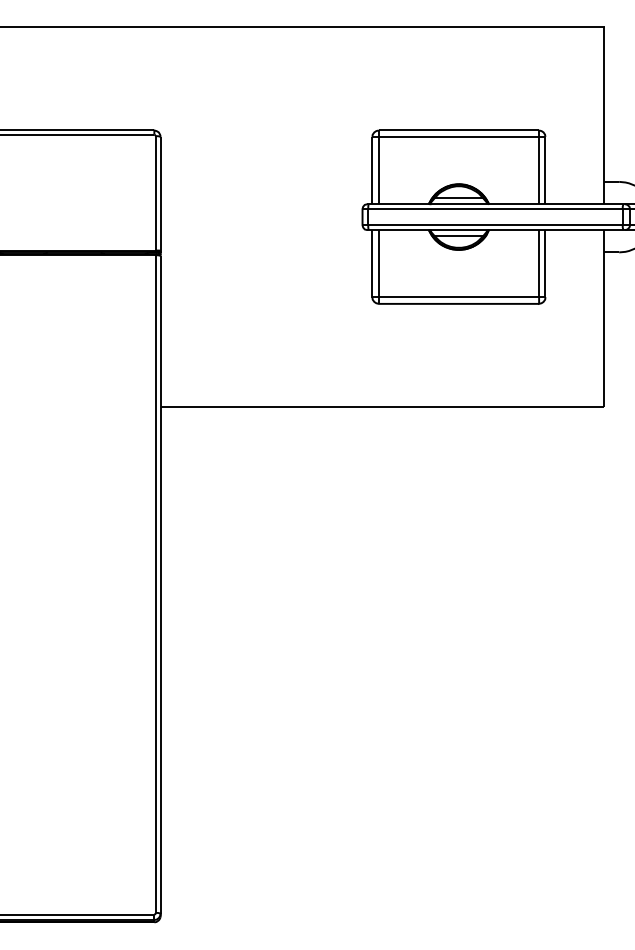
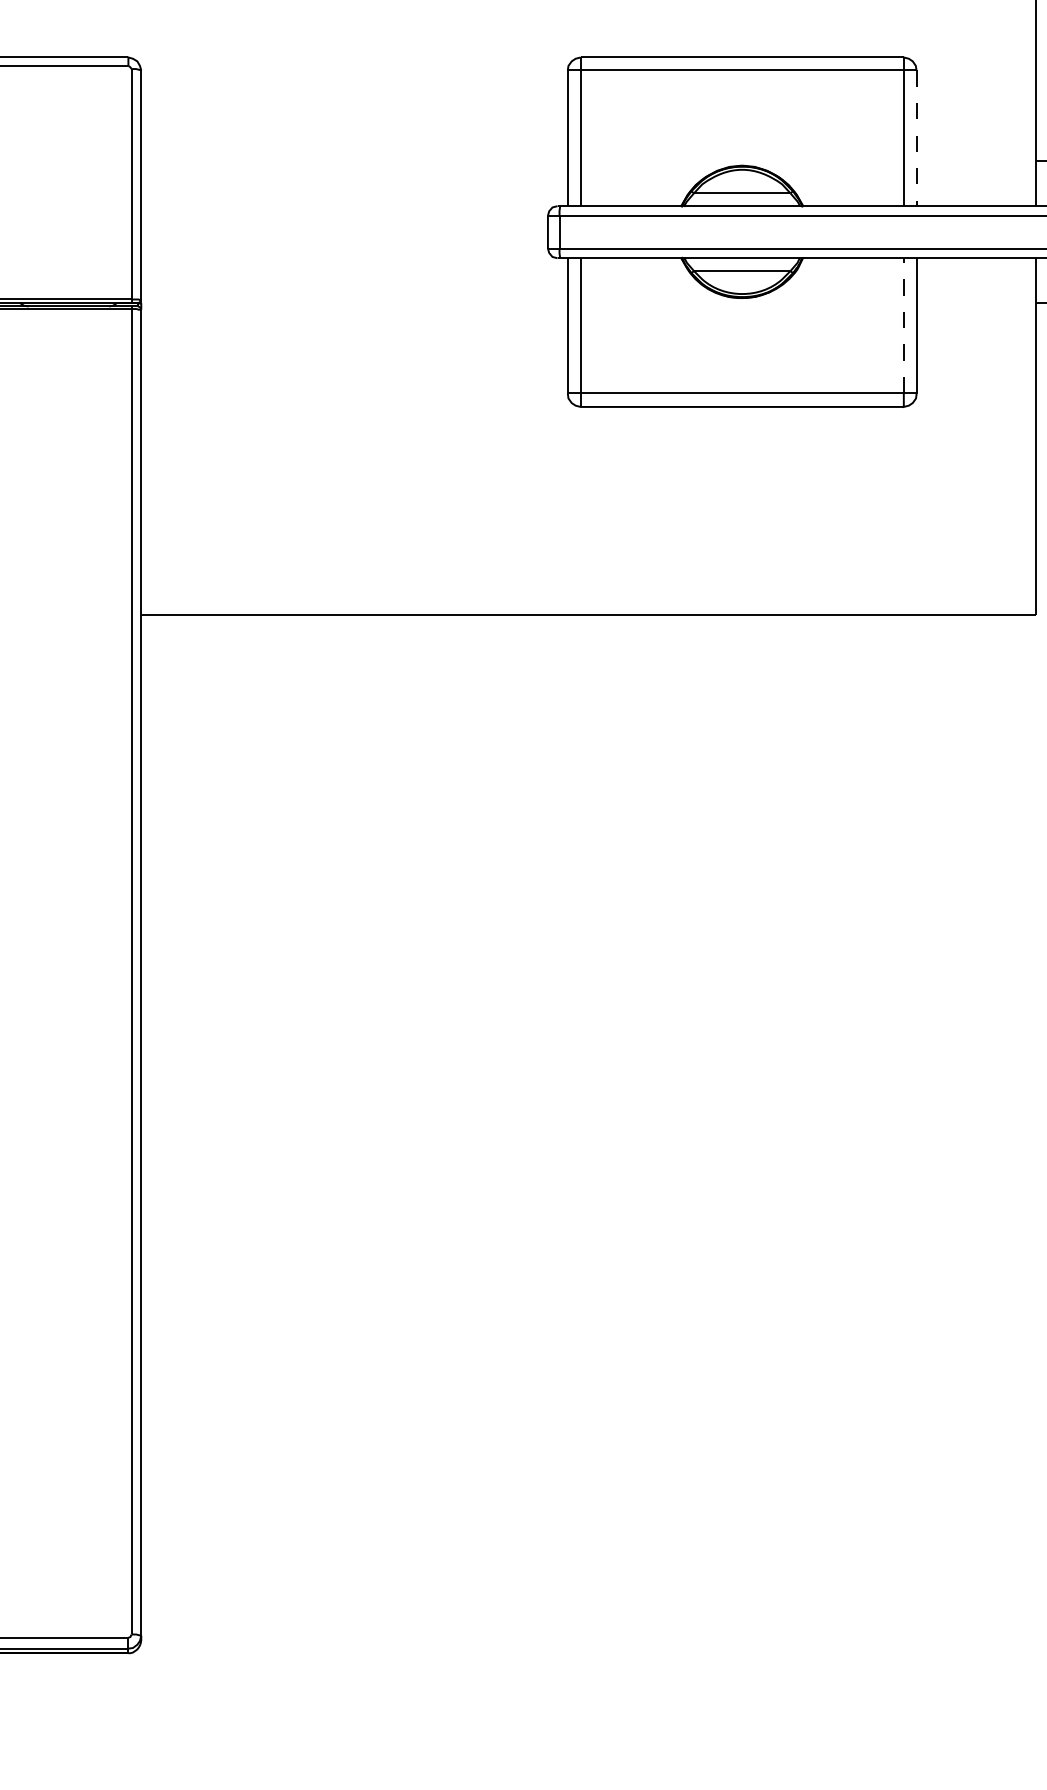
line: (545, 170) -> (916, 138), solid -> dashed
line: (539, 263) -> (904, 325), solid -> dashed

